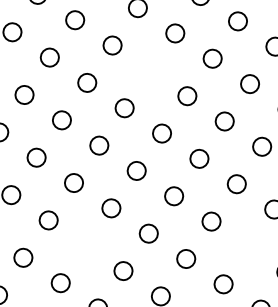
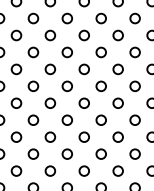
circle: (148, 71) -> (83, 69), added
circle: (85, 244) -> (33, 153), added
circle: (247, 246) -> (117, 170), added

